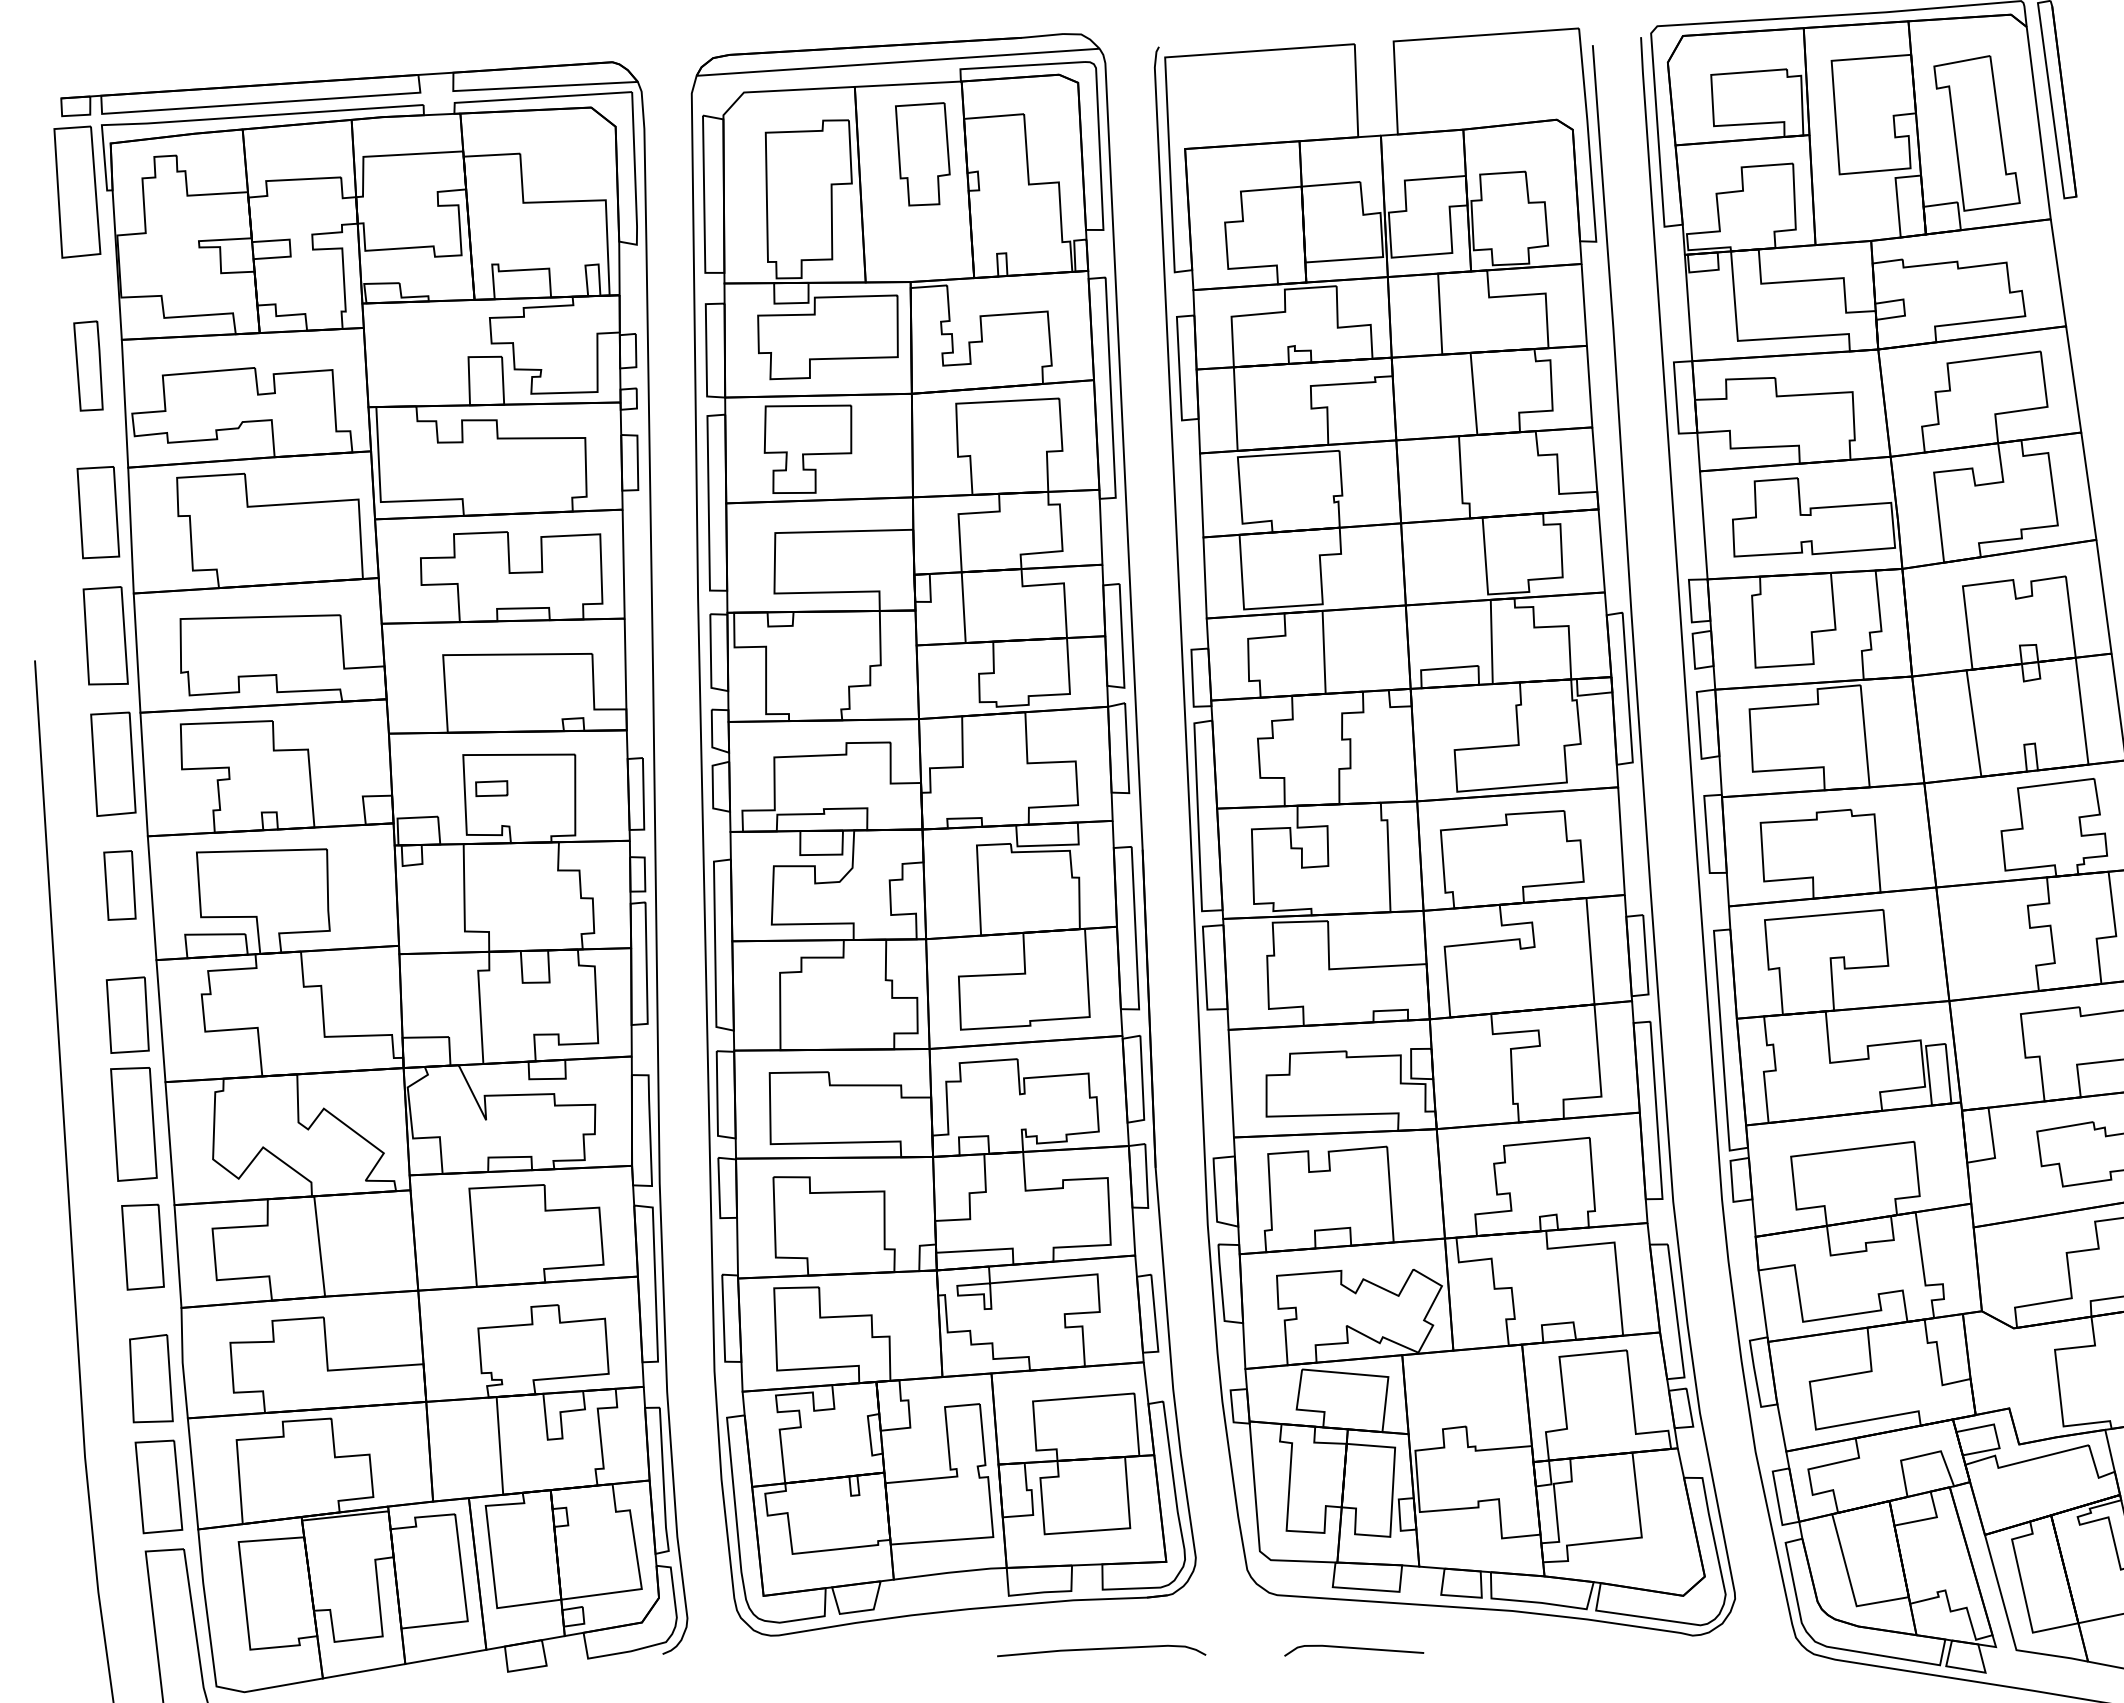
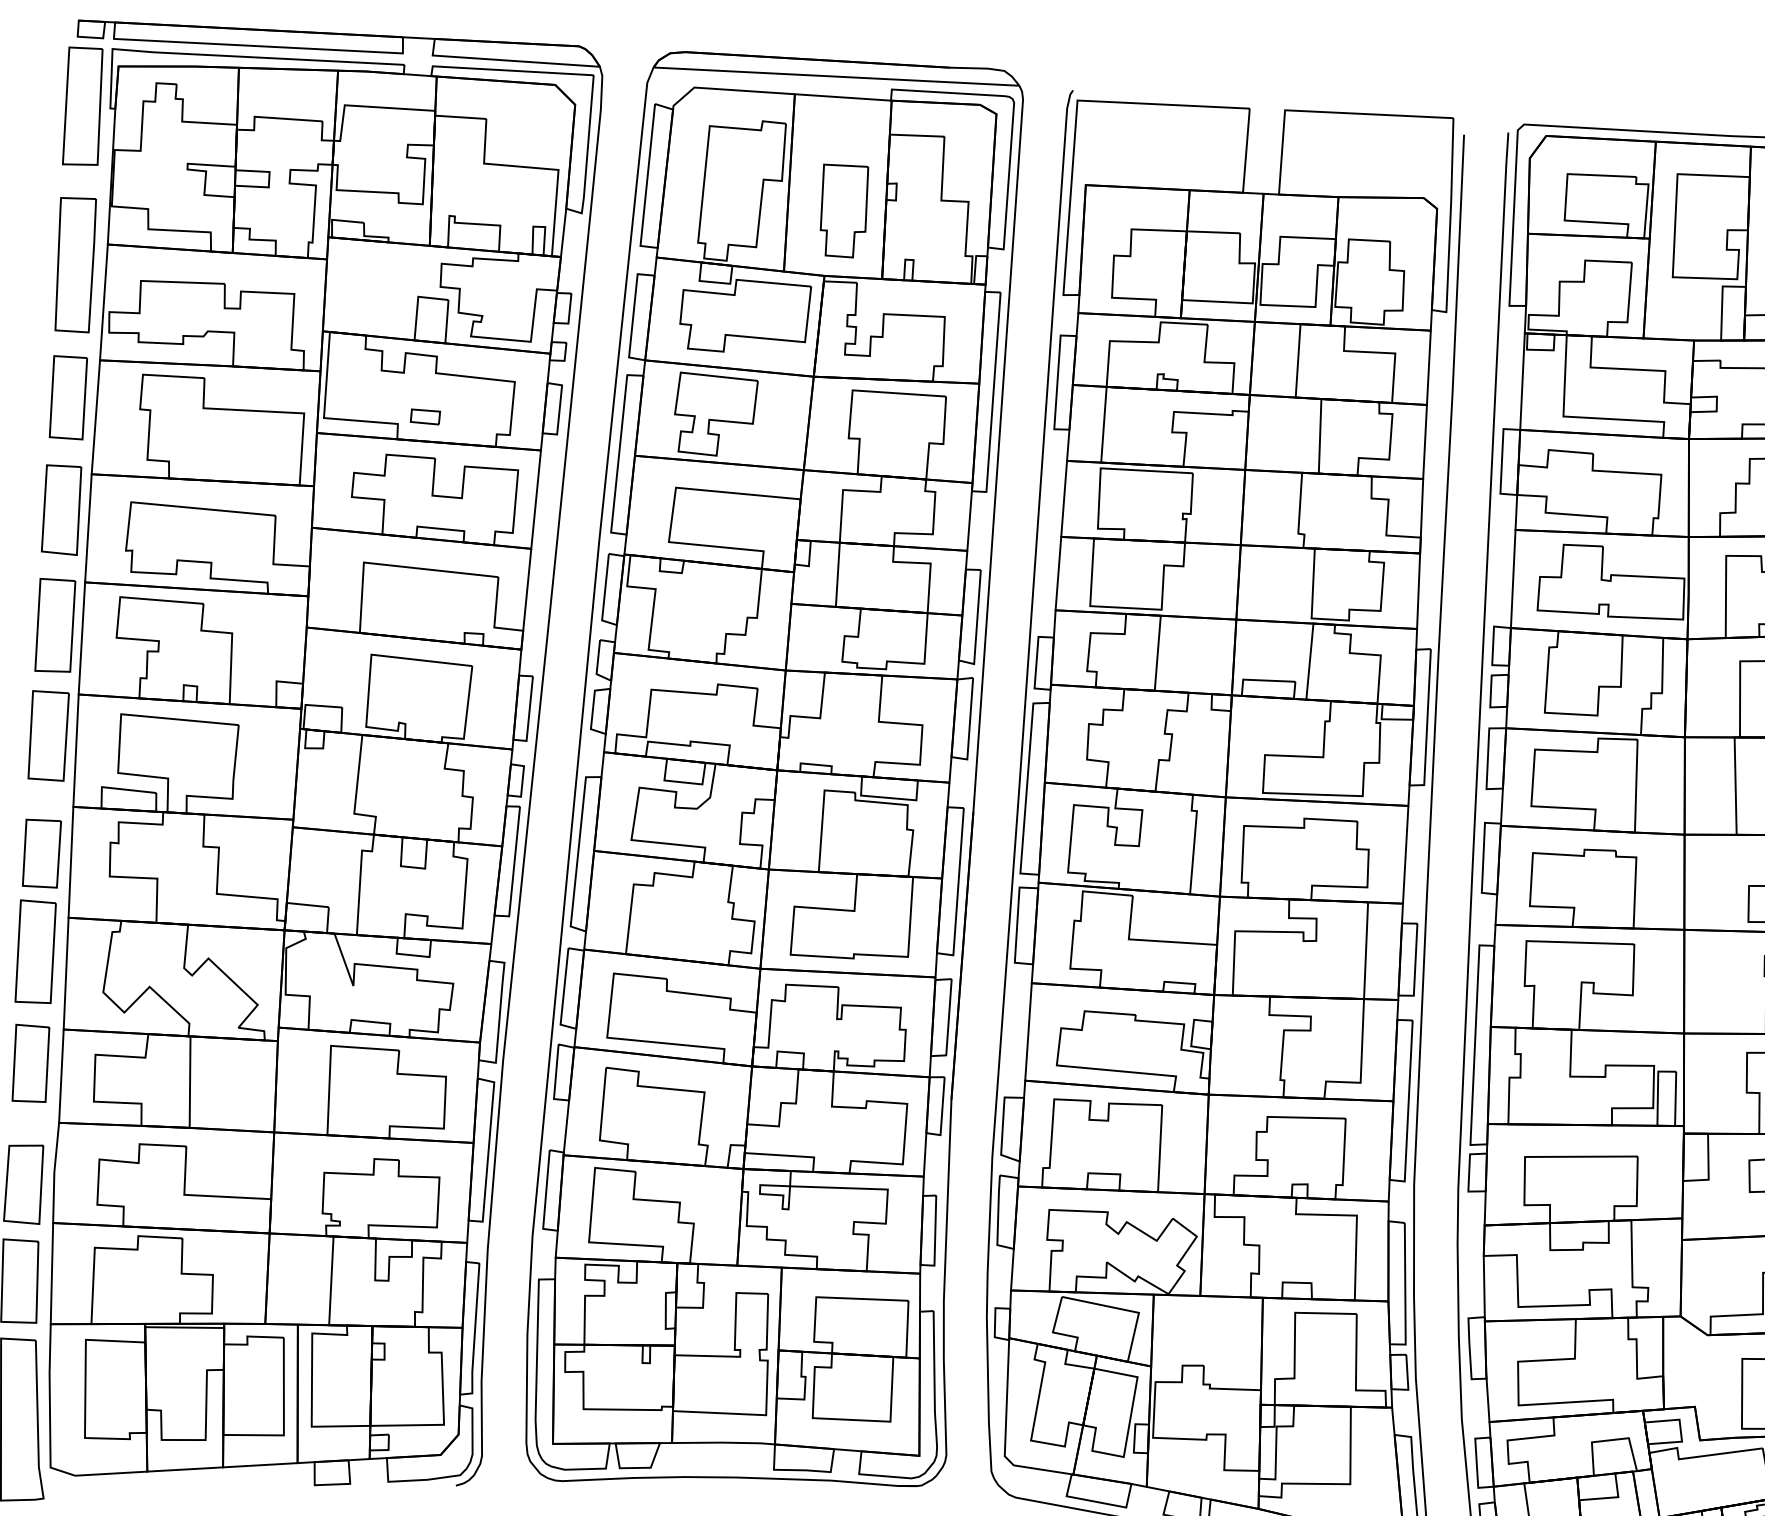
part: (922, 154) -> (842, 210), moved
part: (88, 365) -> (75, 264), size x1.67
part: (491, 788) -> (425, 416), moved
part: (119, 885) -> (47, 735), size x1.43

